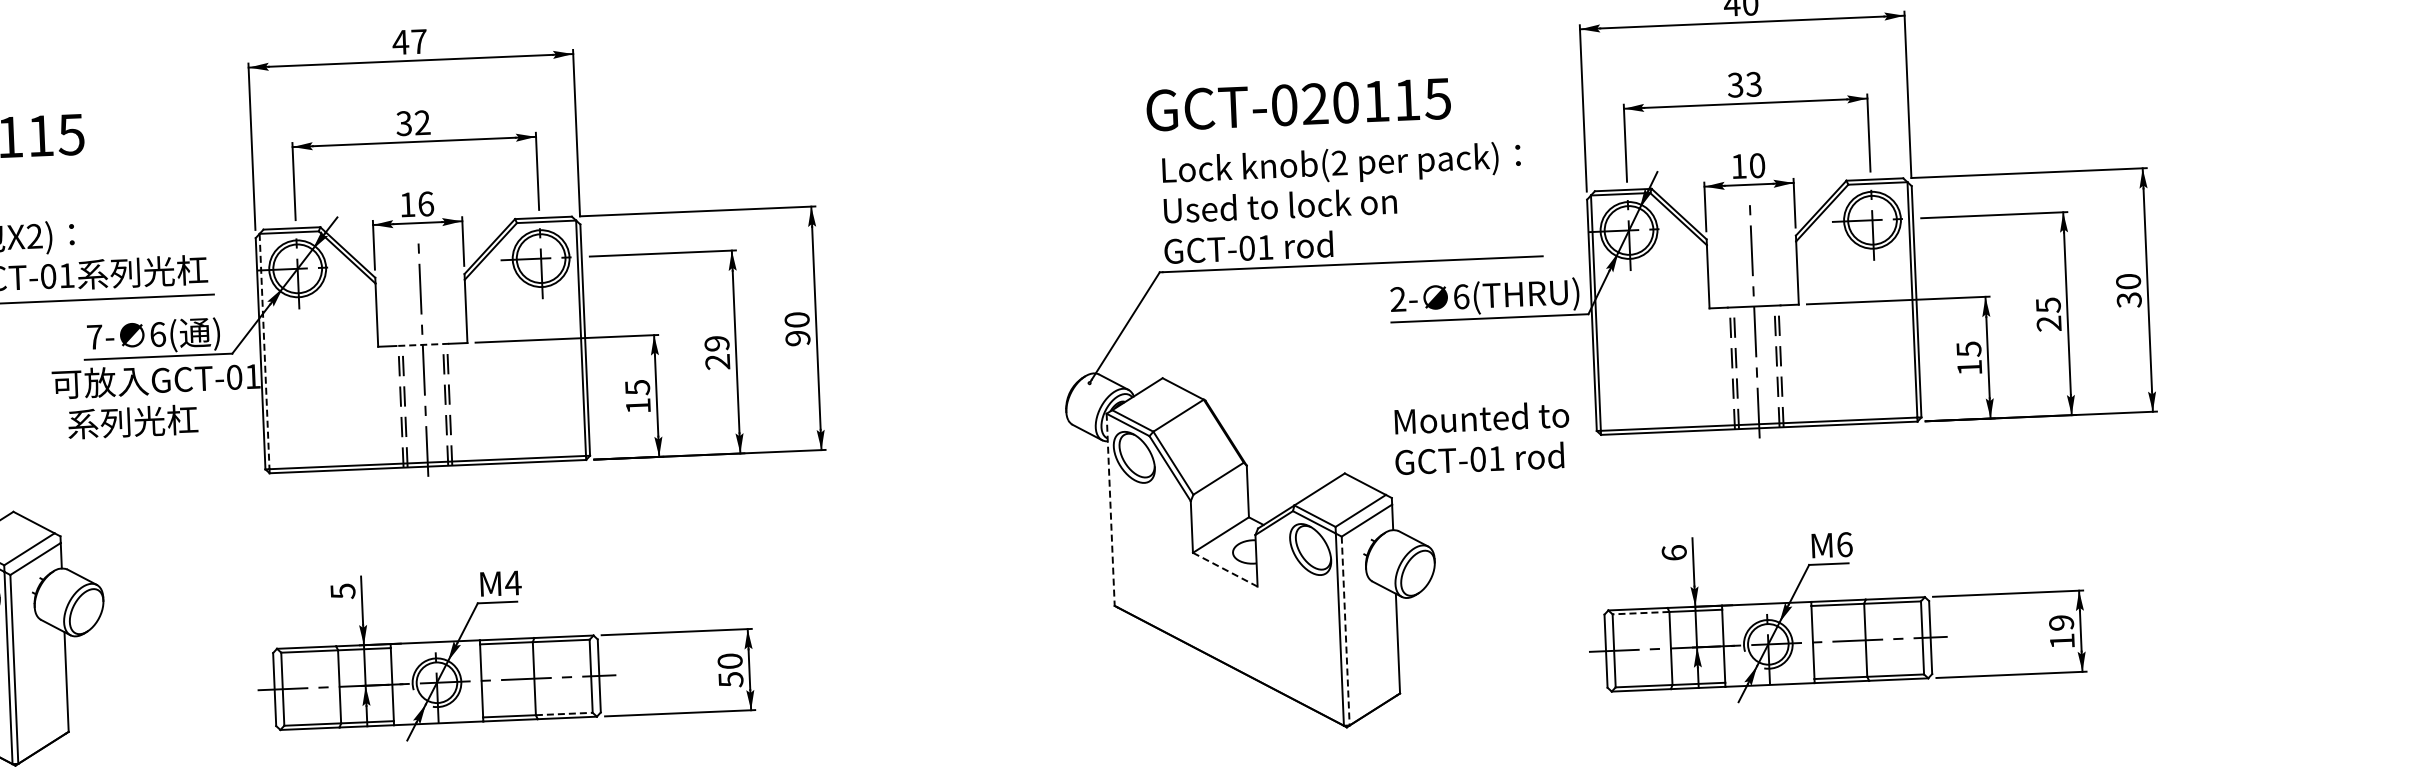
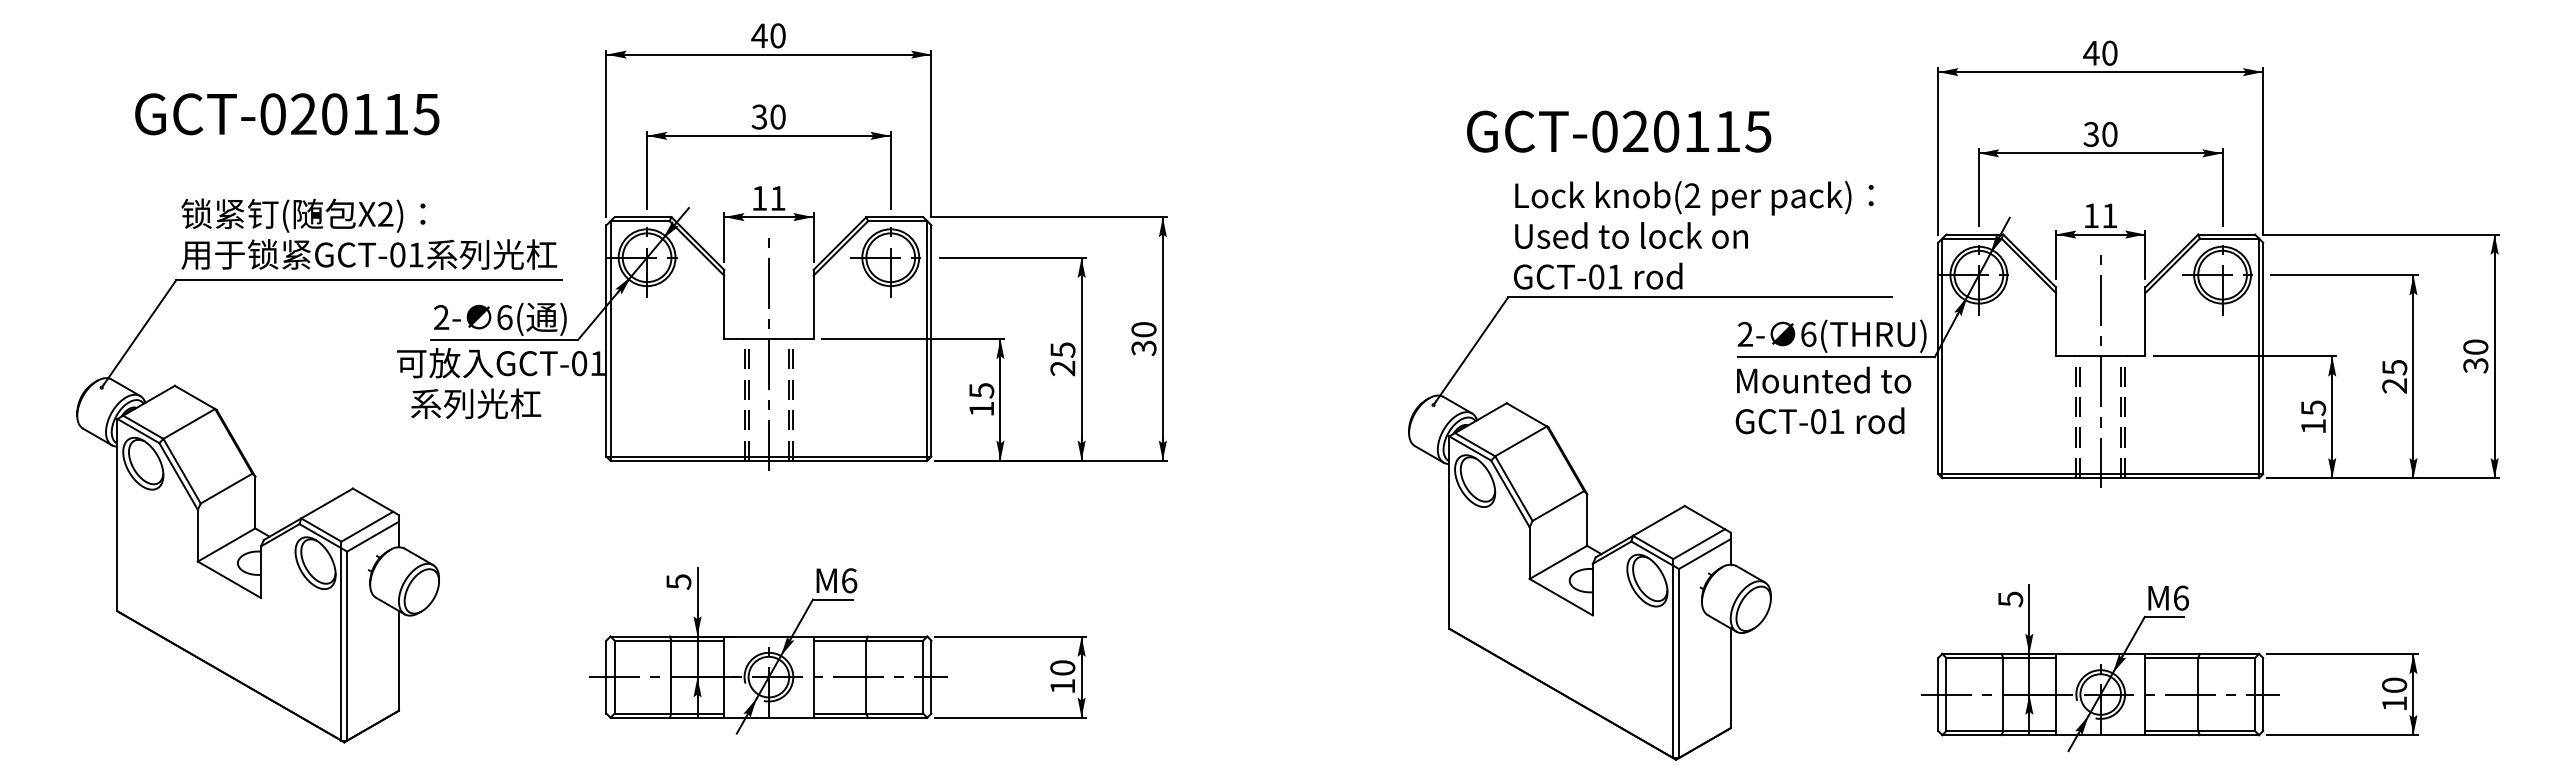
text: (418, 41) -> (777, 35), 47 -> 40
text: (1753, 84) -> (2109, 134), 33 -> 30
text: (1299, 104) -> (1619, 131), moved
text: (422, 122) -> (777, 116), 32 -> 30
text: (1757, 165) -> (2109, 215), 10 -> 11
text: (425, 203) -> (777, 197), 16 -> 11
text: (94, 337) -> (441, 317), 7- -> 2-
text: (797, 338) -> (1143, 348), 90 -> 30
line: (422, 344) -> (768, 338), dashed -> solid
text: (716, 344) -> (1062, 350), 29 -> 25
line: (264, 351) -> (610, 338), dashed -> solid
text: (1482, 438) -> (1823, 400), moved
line: (1110, 510) -> (1449, 533), dashed -> solid
text: (1674, 553) -> (2010, 599), 6 -> 5
line: (1225, 570) -> (1561, 597), dashed -> solid
text: (513, 582) -> (849, 580), M4 -> M6
line: (1640, 613) -> (1974, 658), dashed -> solid
text: (2061, 622) -> (2394, 684), 19 -> 10
line: (1346, 631) -> (1679, 663), dashed -> solid
text: (730, 679) -> (1062, 686), 50 -> 10
line: (564, 713) -> (895, 713), dashed -> solid

